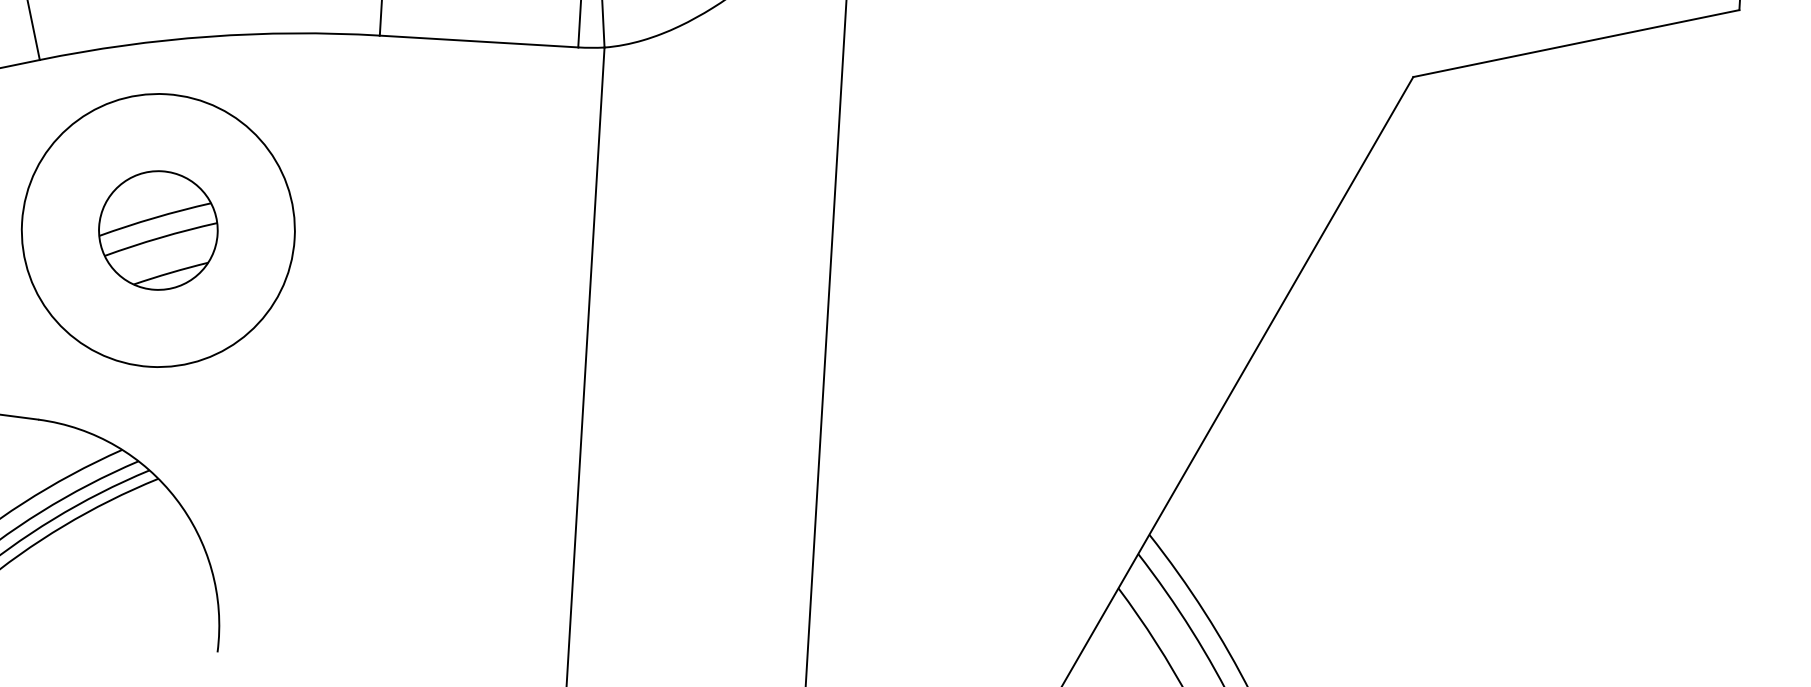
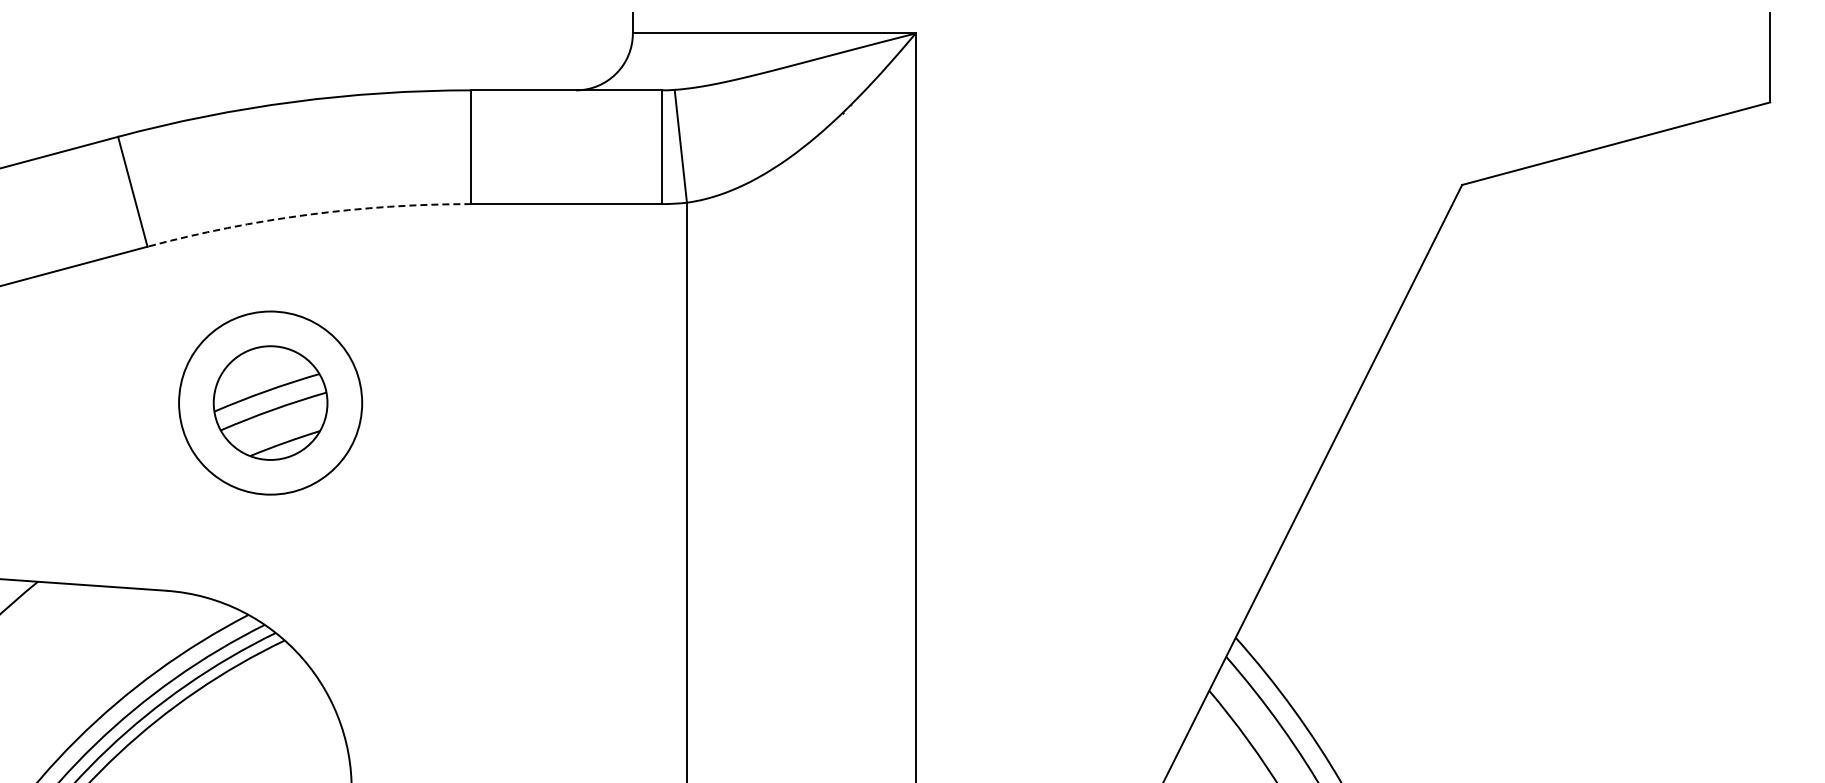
arc: (209, 36) -> (308, 214), solid -> dashed
circle: (158, 229) -> (270, 402), size x0.7

